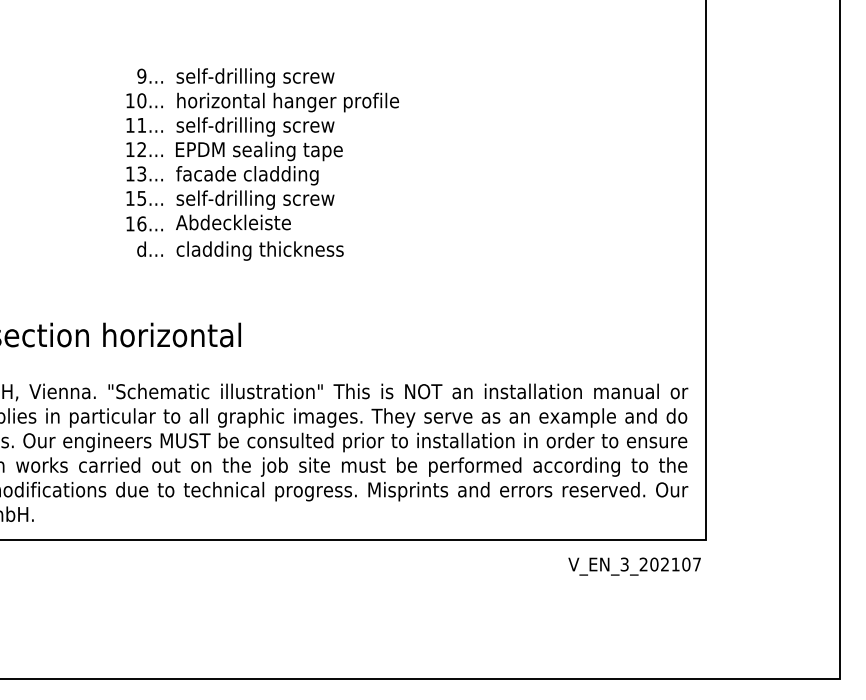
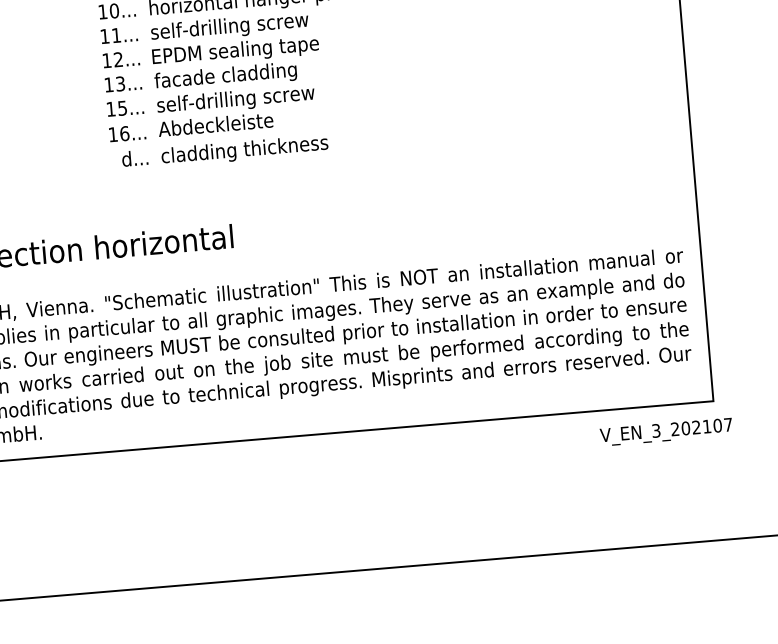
text: (634, 566) -> (666, 432), moved

